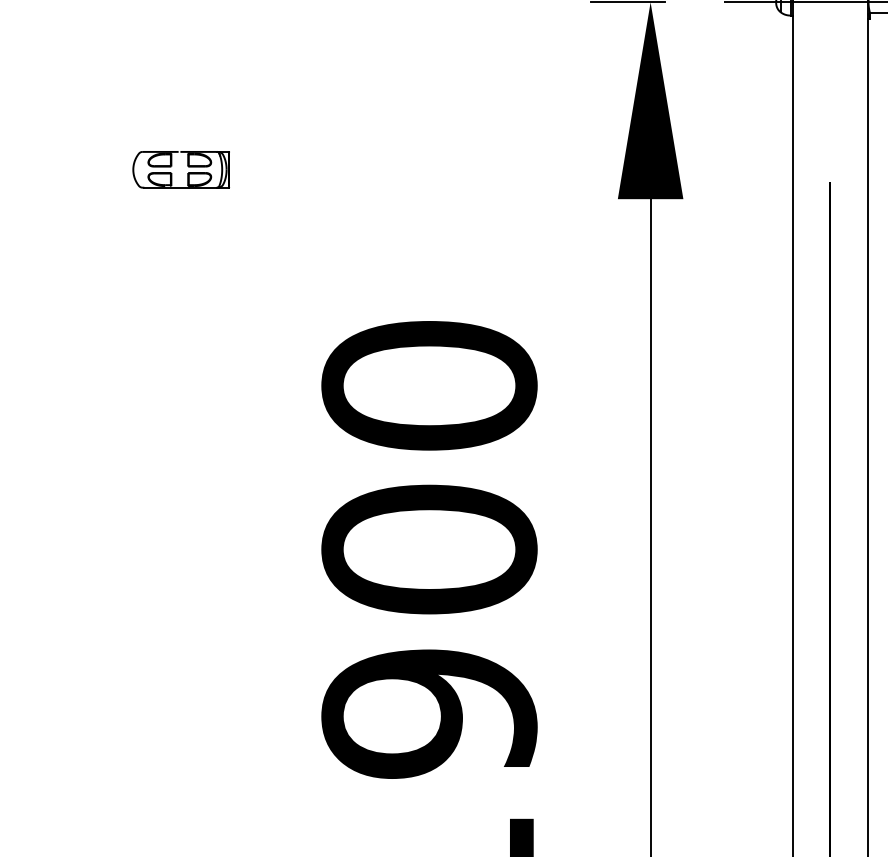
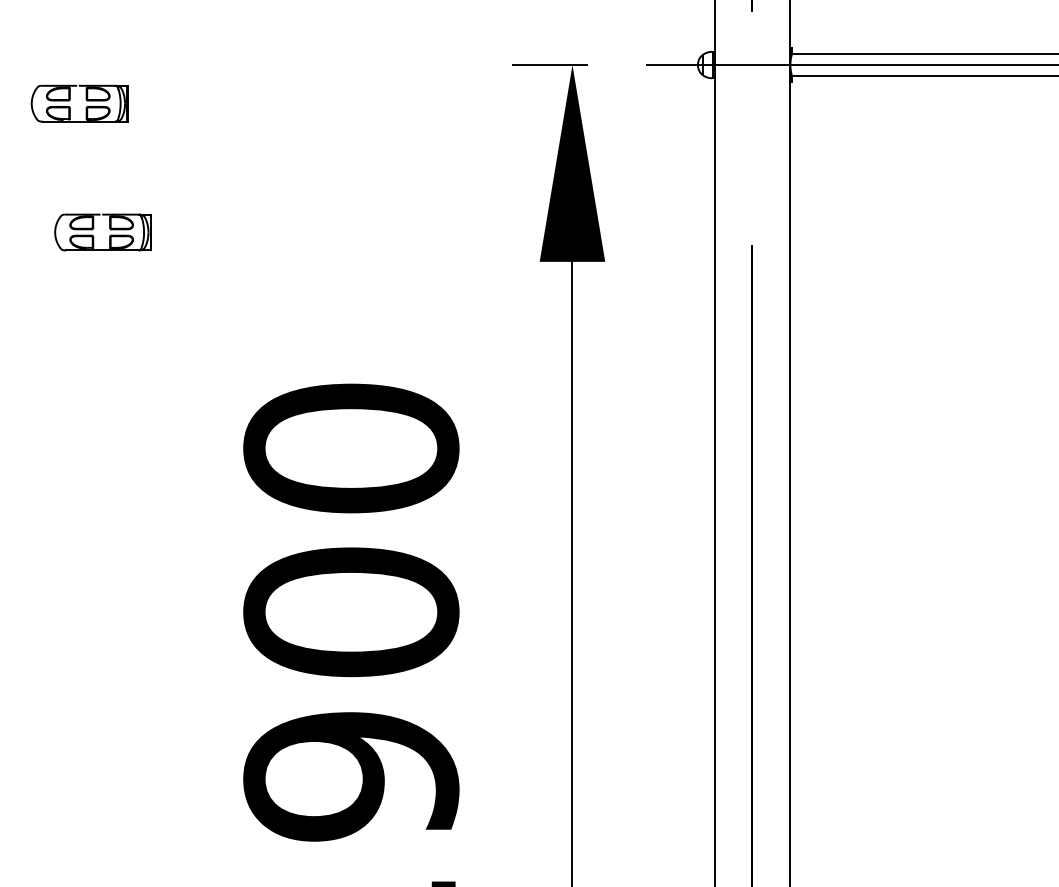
part: (163, 36) -> (85, 99), added

